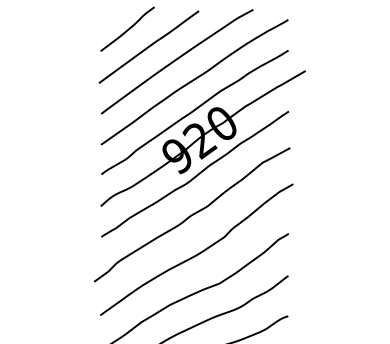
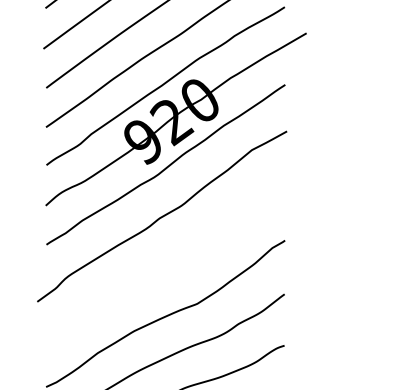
curve: (197, 253) -> (168, 265), removed

